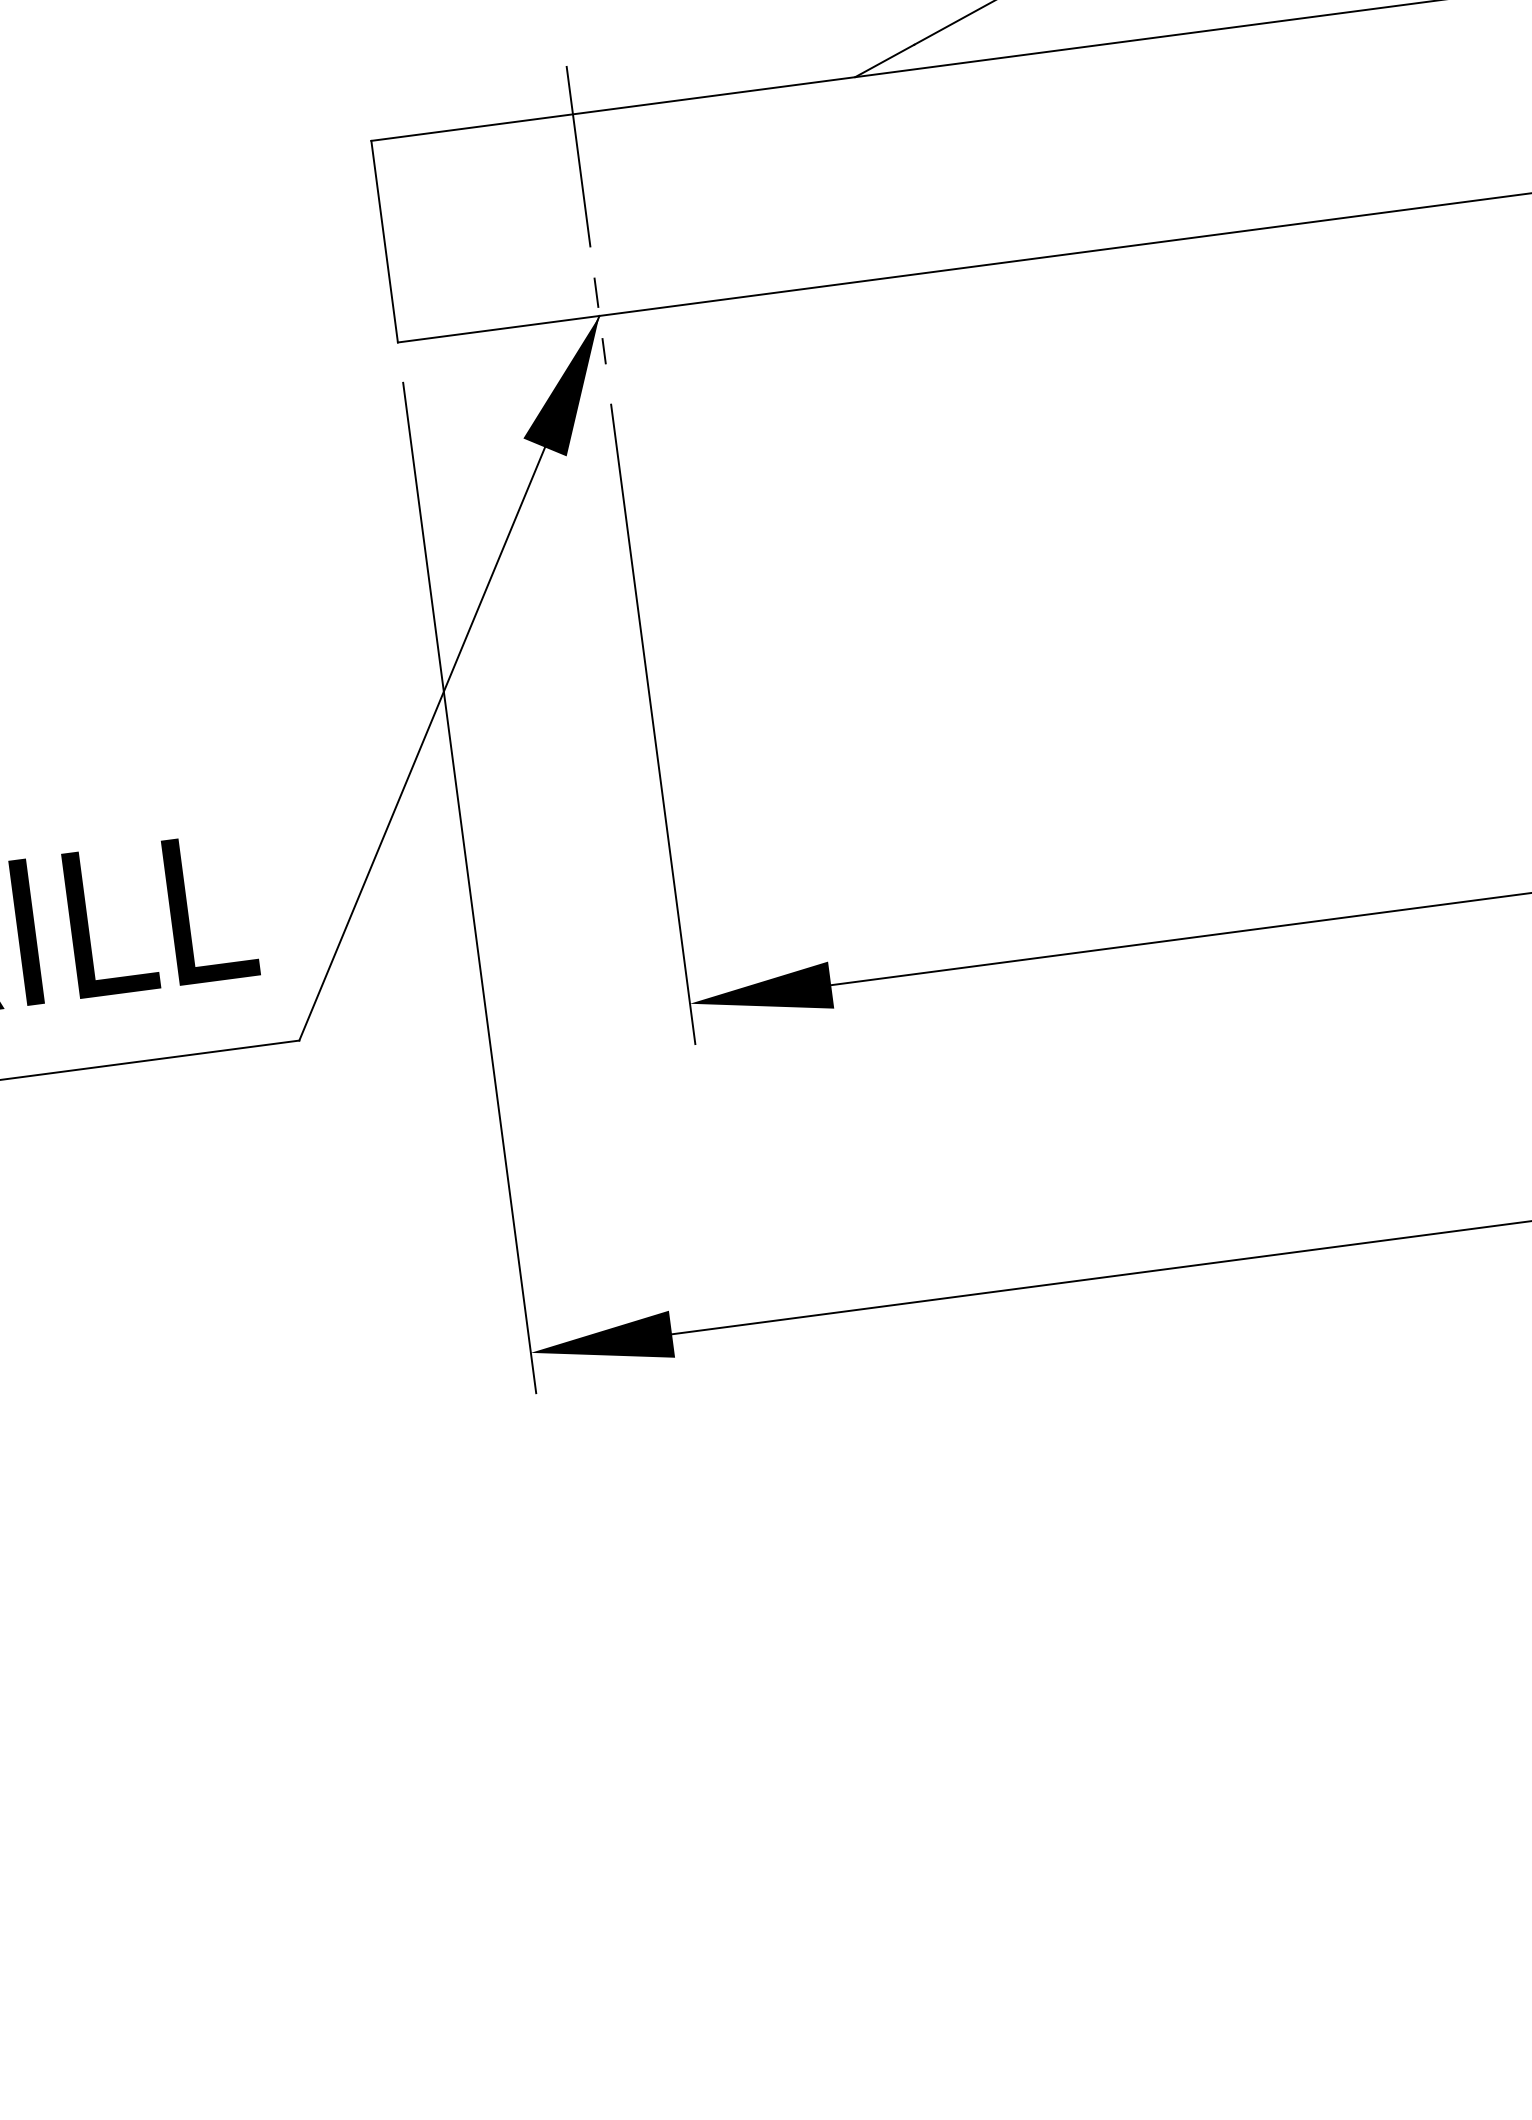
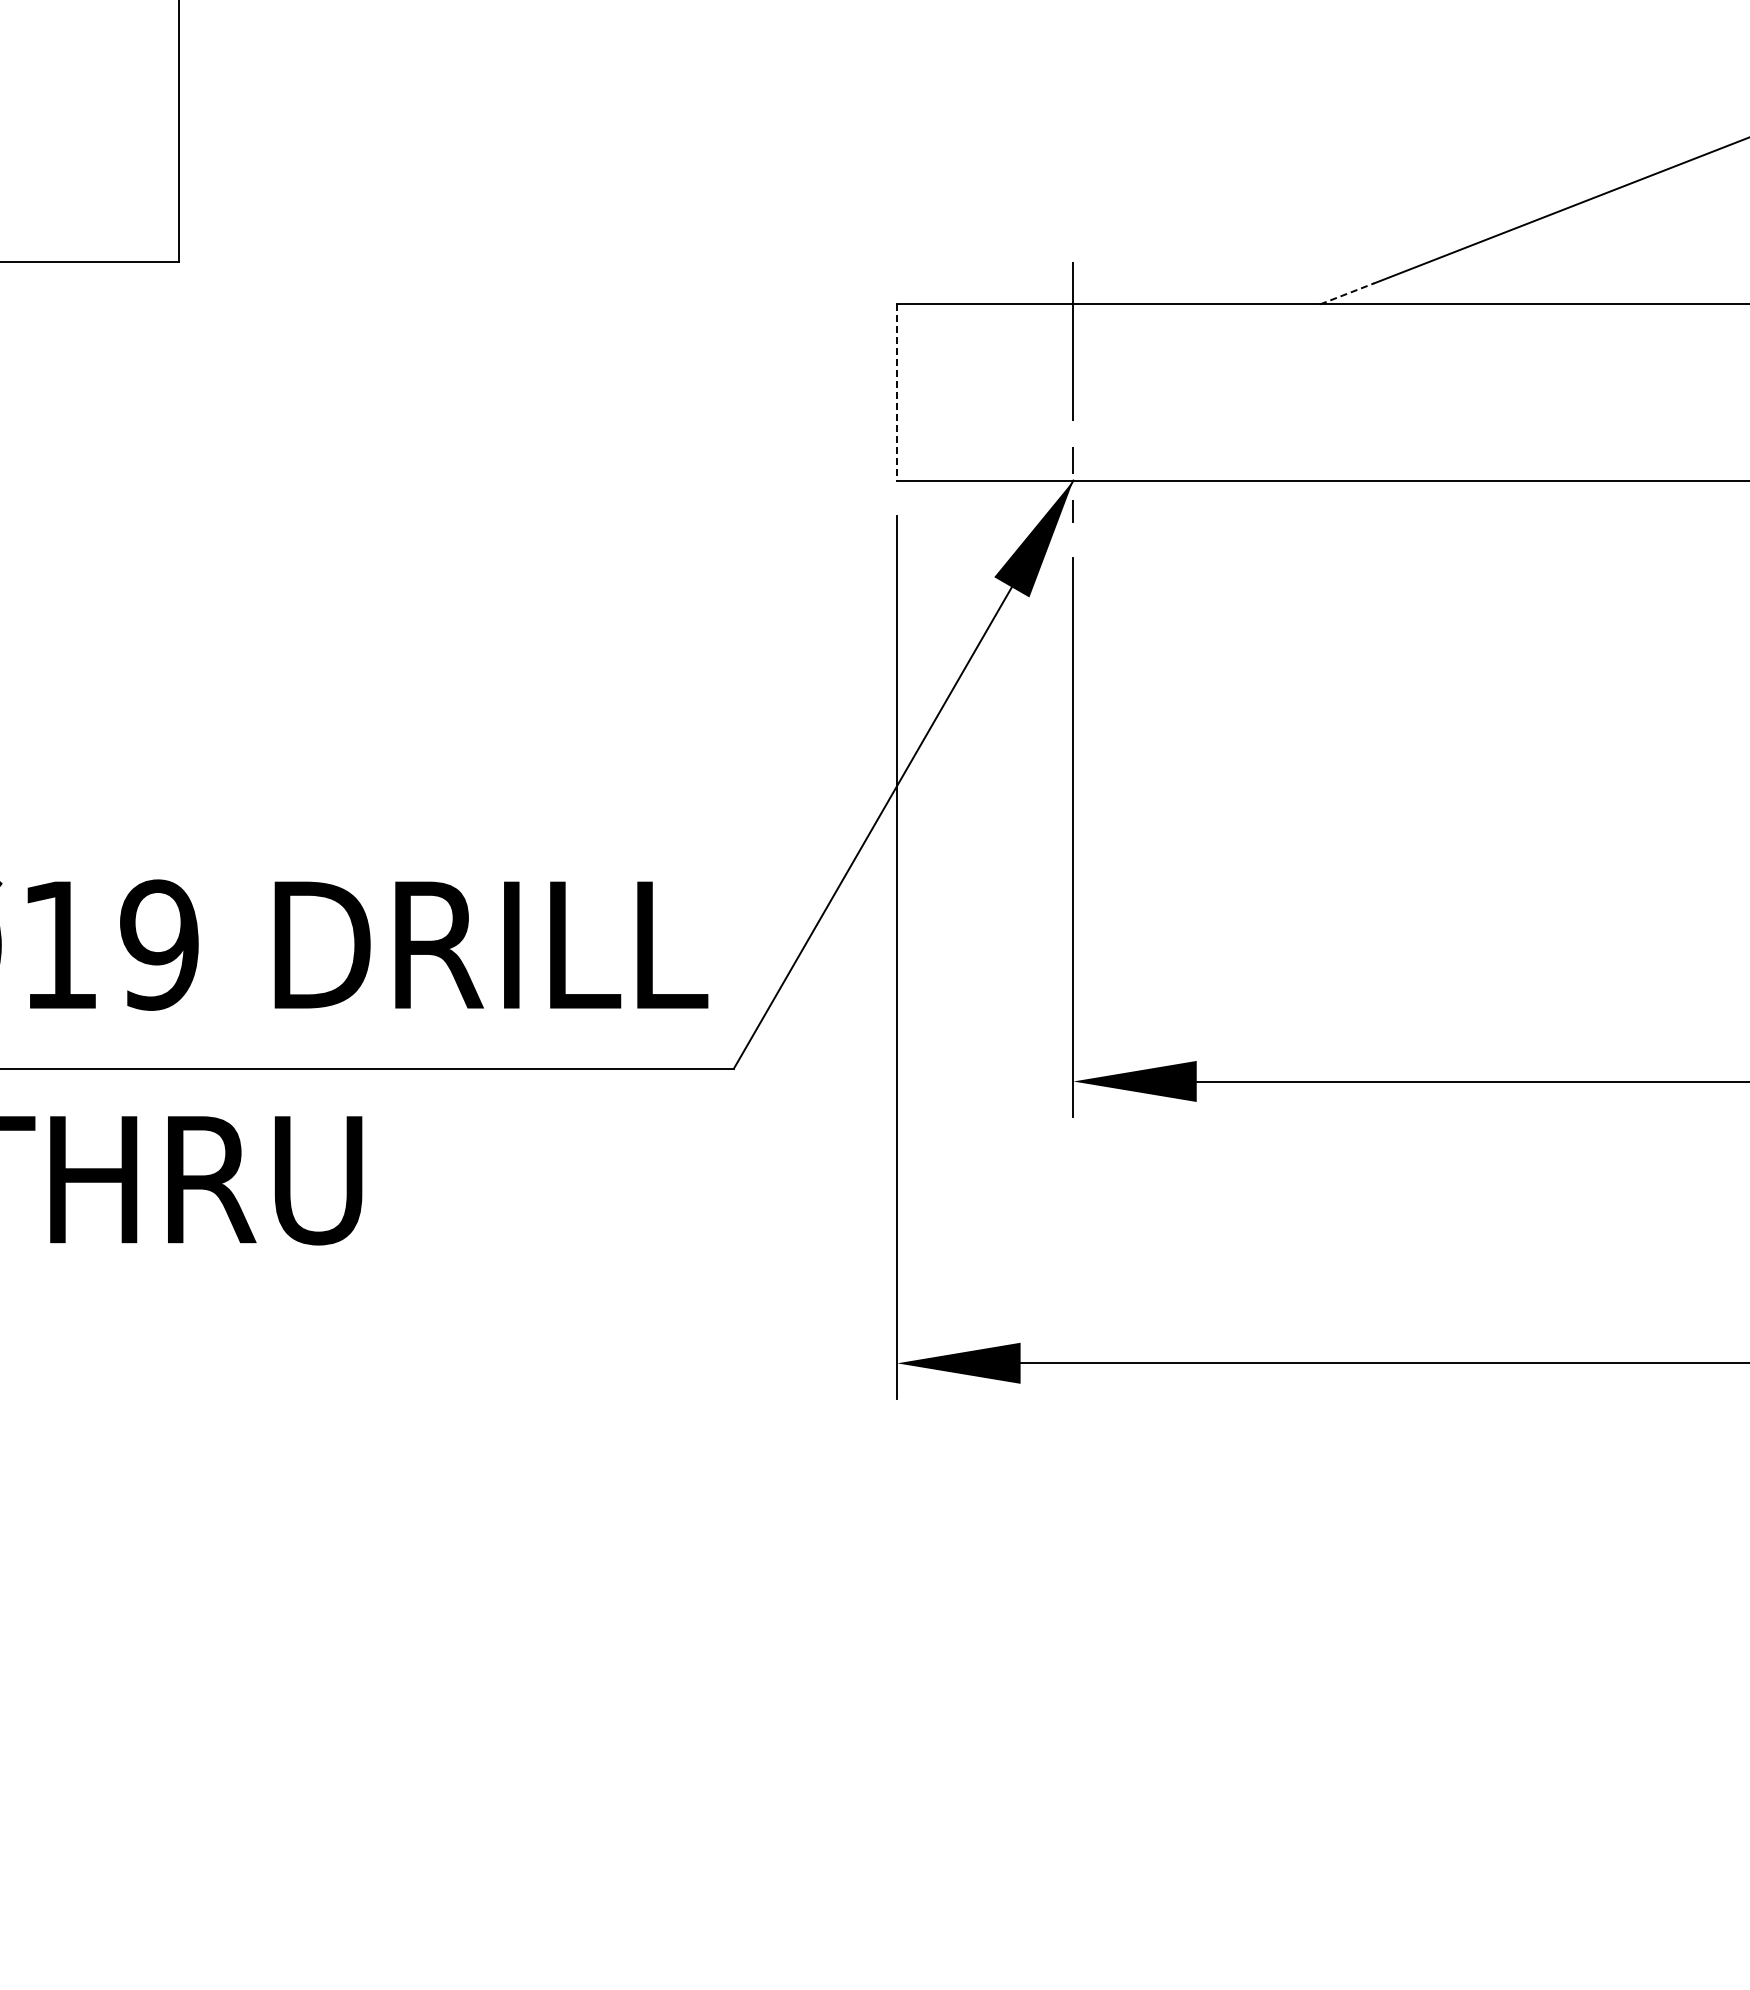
line: (884, 60) -> (1347, 293), solid -> dashed
line: (384, 241) -> (897, 392), solid -> dashed

